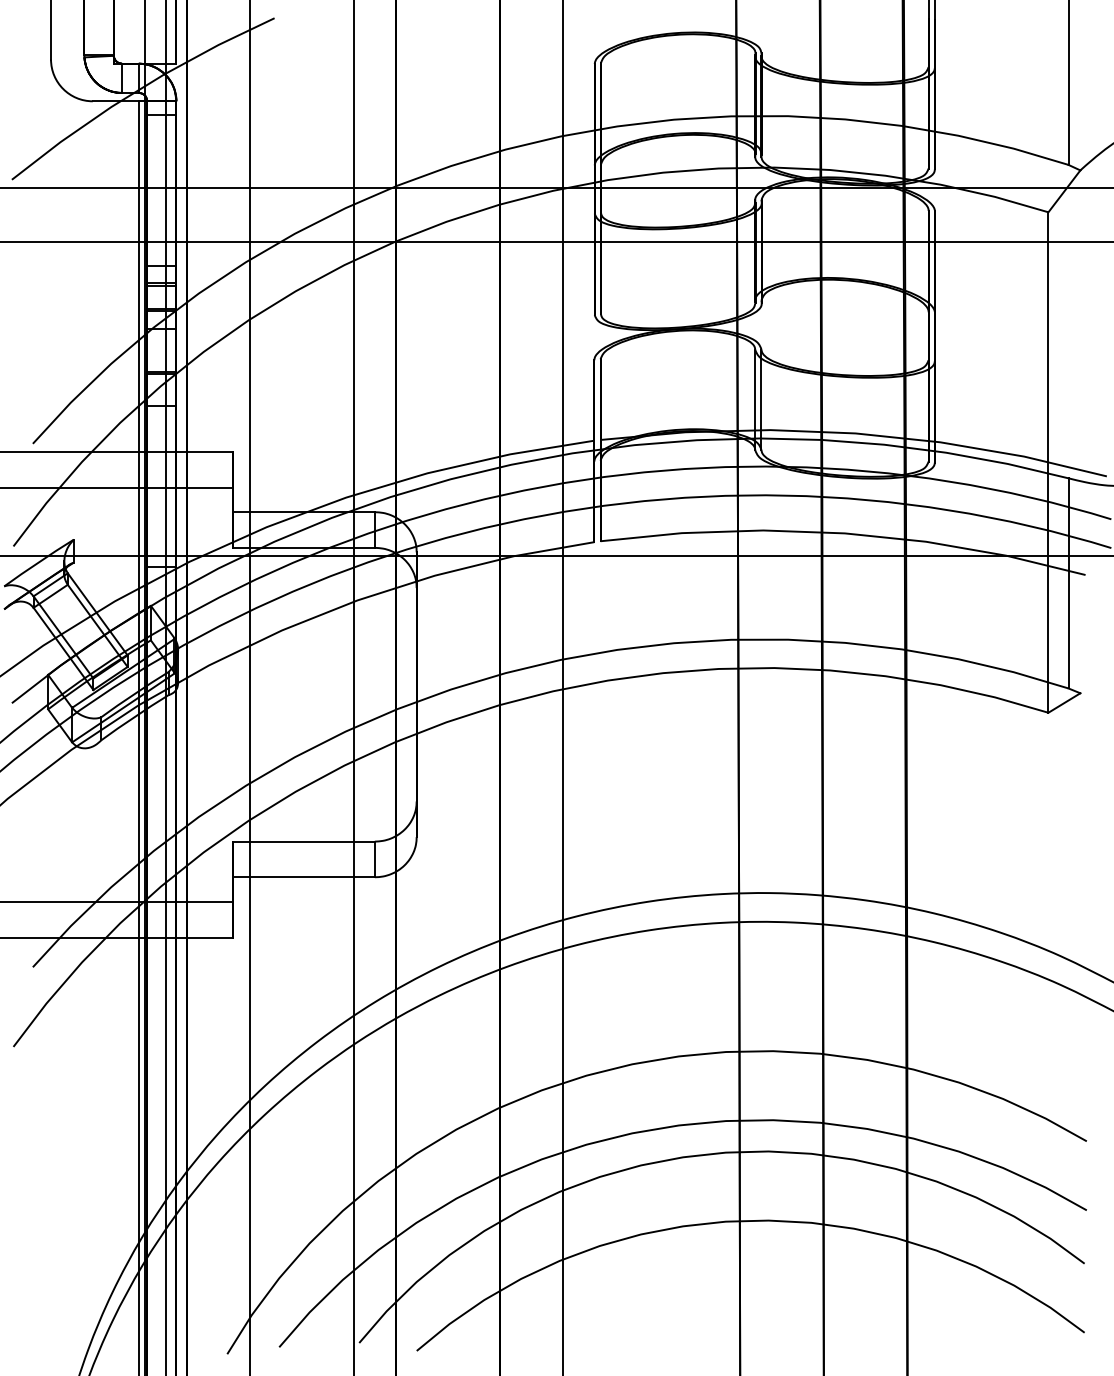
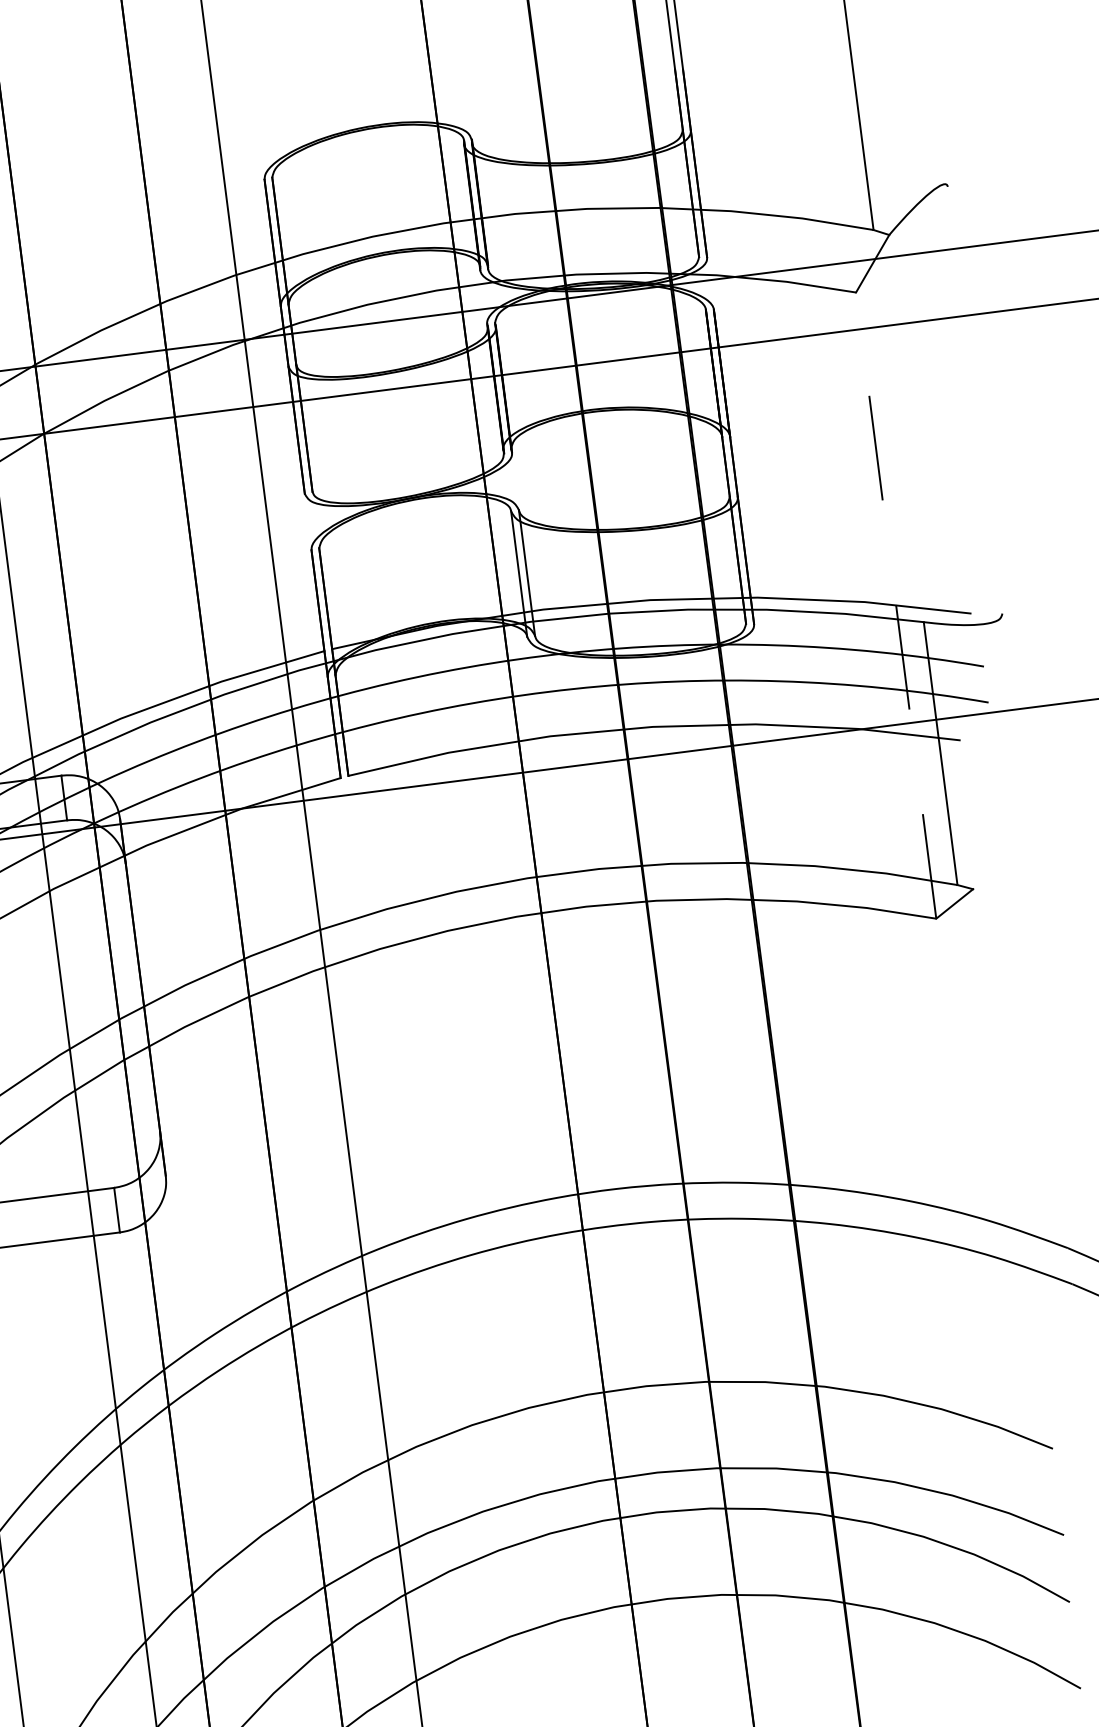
line: (1048, 462) -> (896, 605), solid -> dashed

